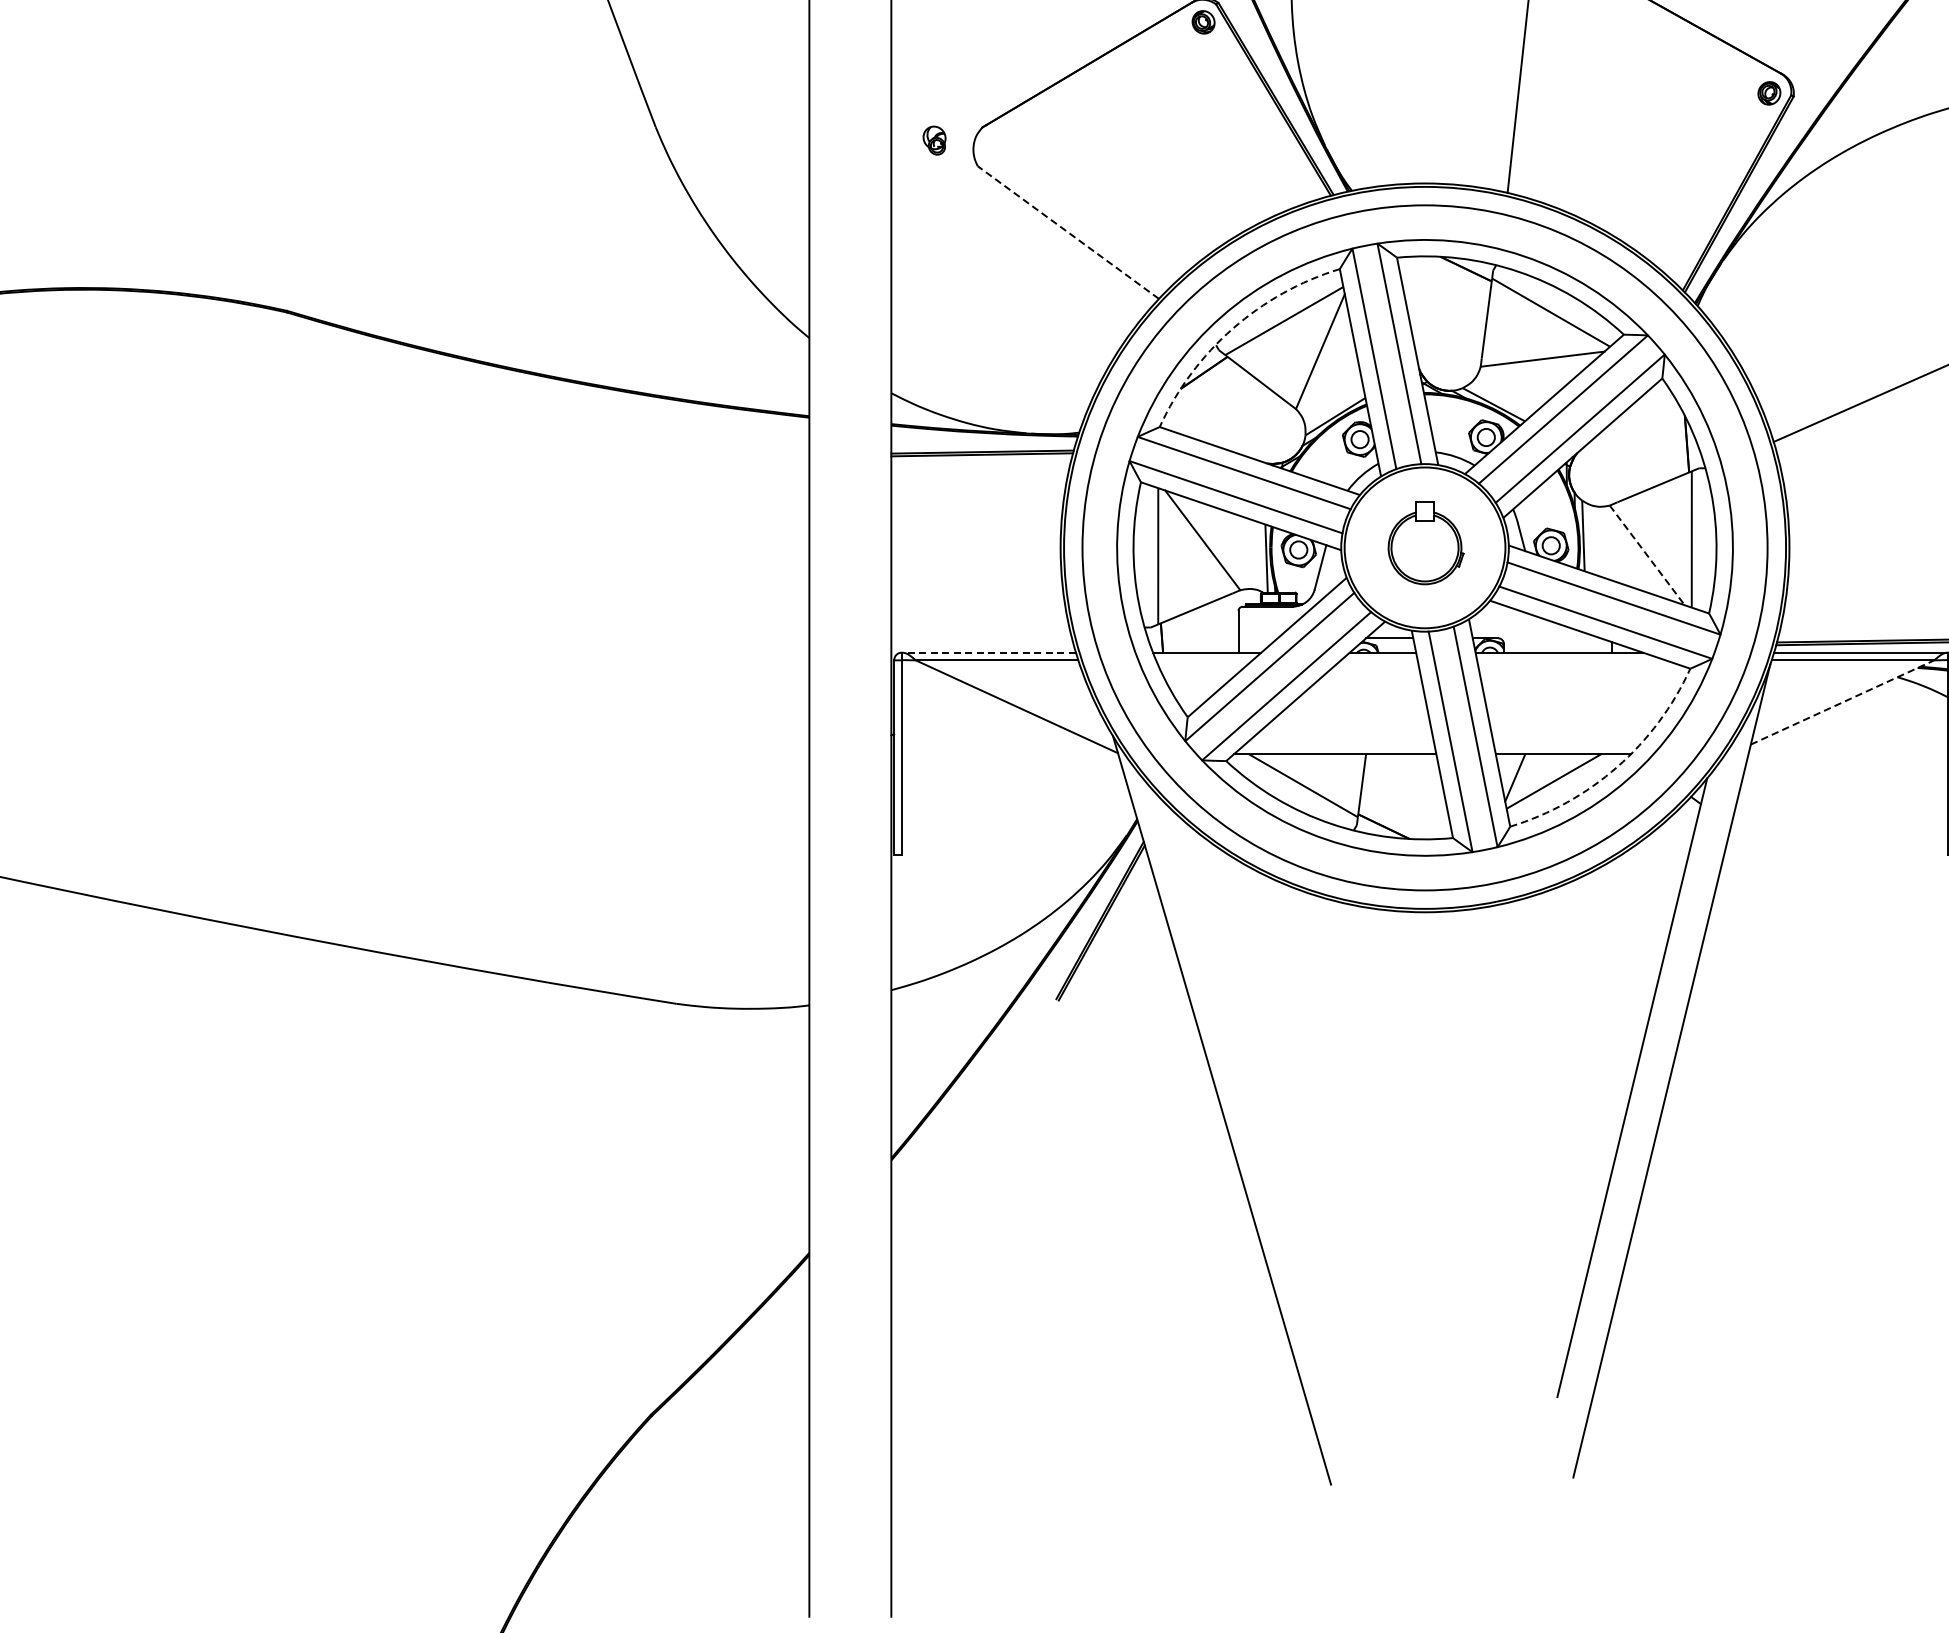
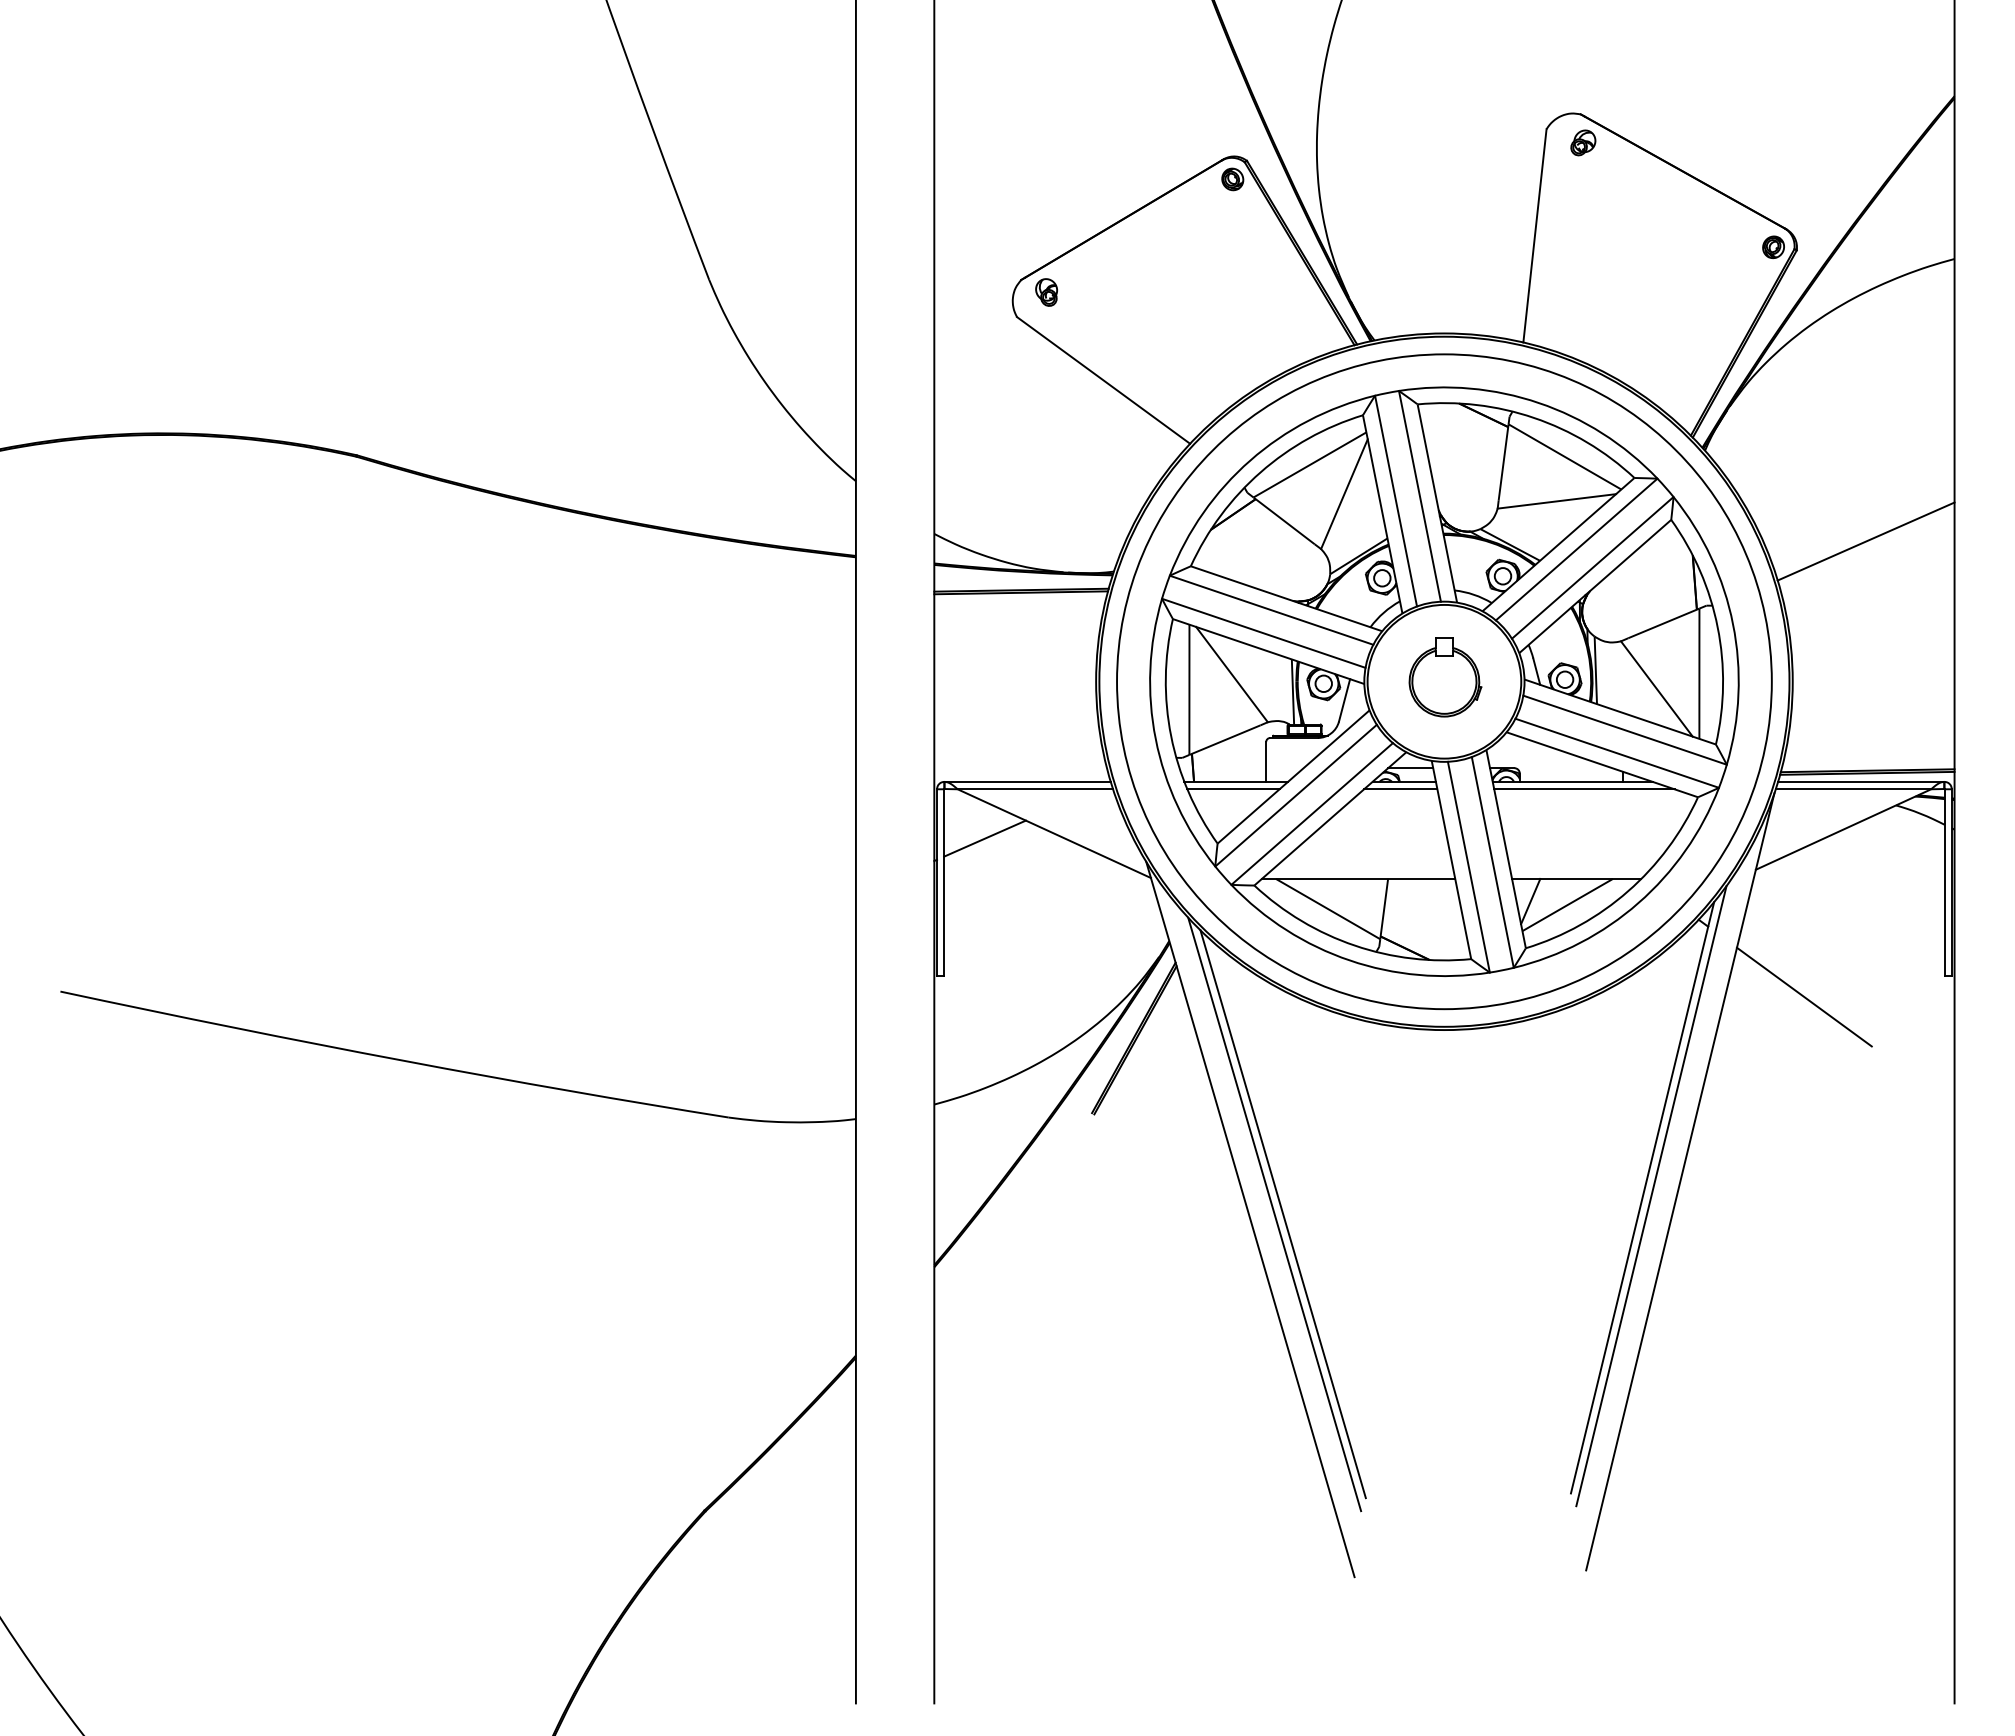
part: (934, 140) -> (1046, 292), moved
line: (1068, 232) -> (1103, 380), dashed -> solid
arc: (1232, 328) -> (1260, 472), dashed -> solid
line: (1646, 554) -> (1656, 688), dashed -> solid
line: (988, 652) -> (1027, 781), dashed -> solid
line: (1204, 660) -> (1233, 789), added
line: (1379, 660) -> (1400, 789), added
line: (1571, 660) -> (1584, 789), added
line: (1843, 702) -> (1844, 829), dashed -> solid
line: (943, 711) -> (984, 838), added
arc: (1617, 767) -> (1628, 891), dashed -> solid
line: (1800, 877) -> (1803, 996), added
line: (1641, 1086) -> (1651, 1196), added
line: (1247, 1105) -> (1274, 1214), added
line: (1255, 1105) -> (1282, 1214), added

